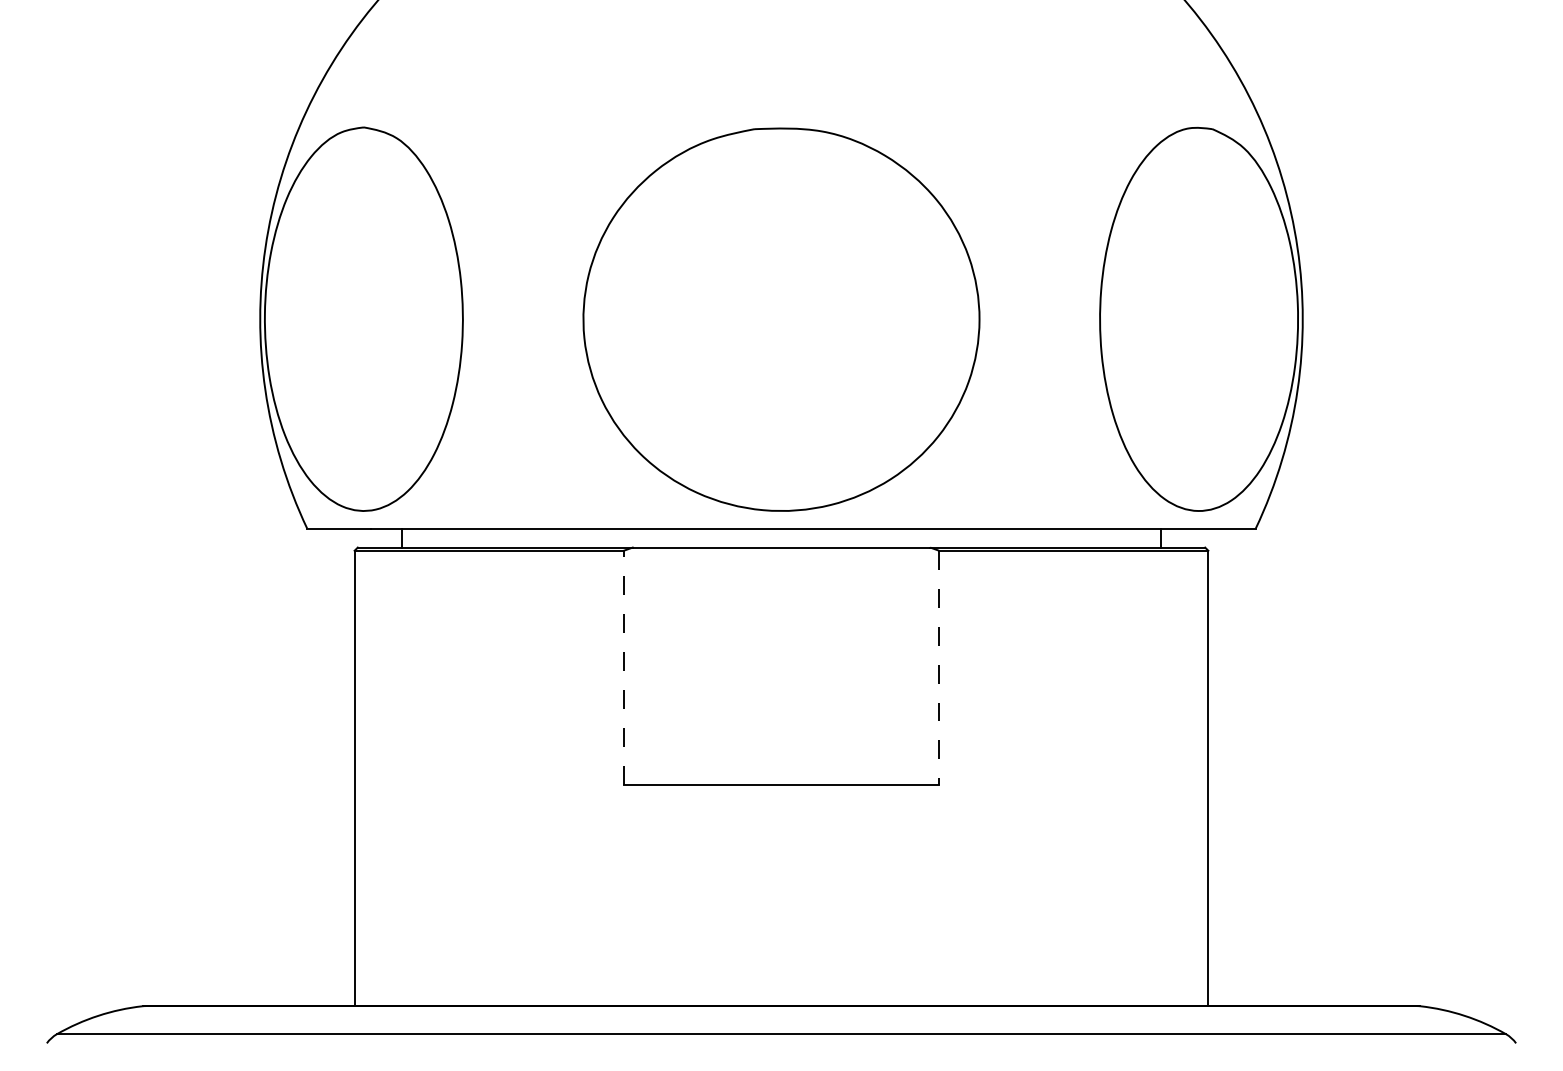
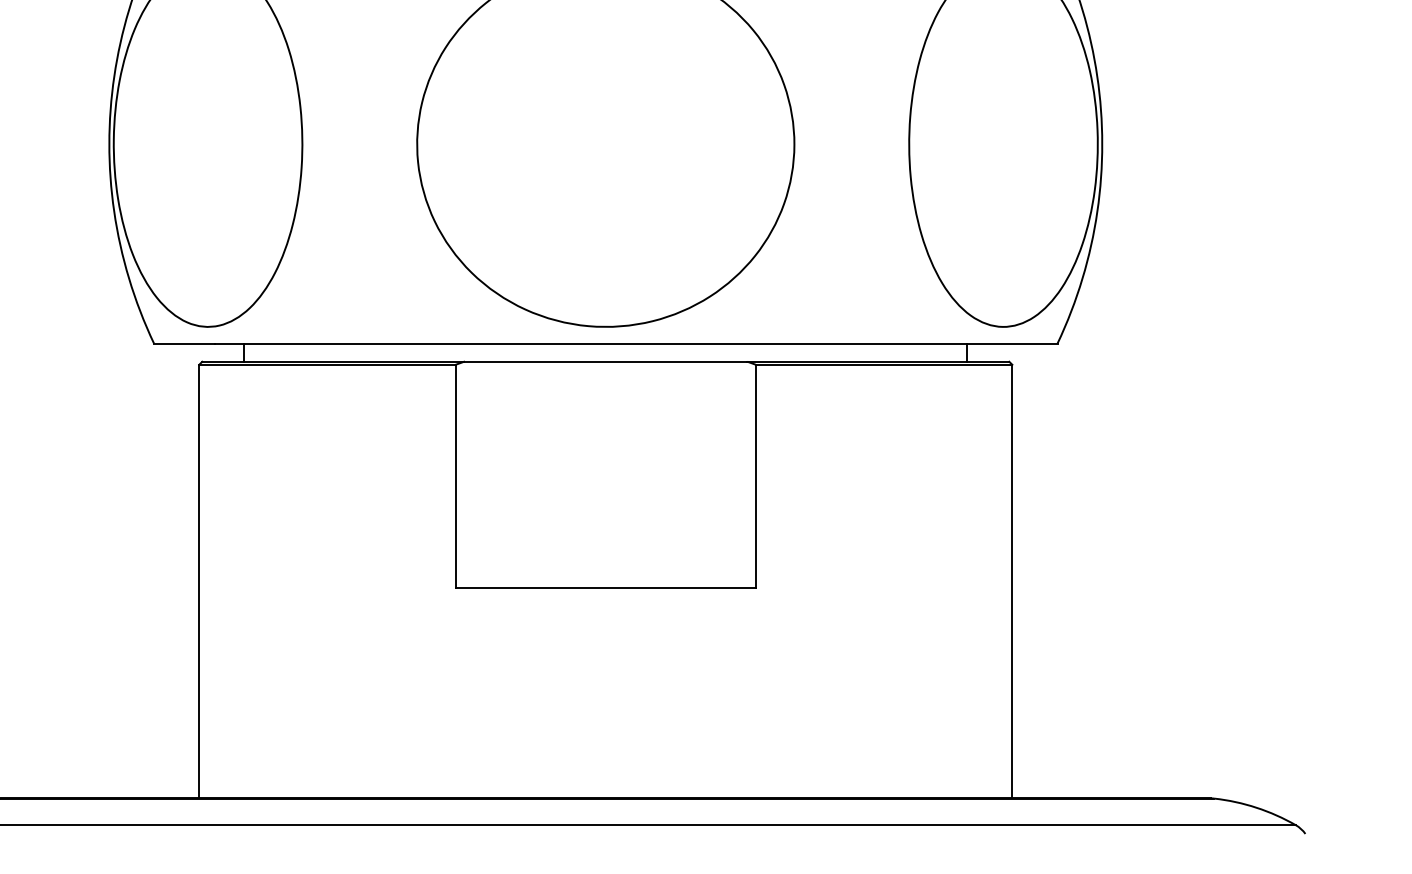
line: (623, 667) -> (455, 475), dashed -> solid
line: (939, 667) -> (756, 475), dashed -> solid

